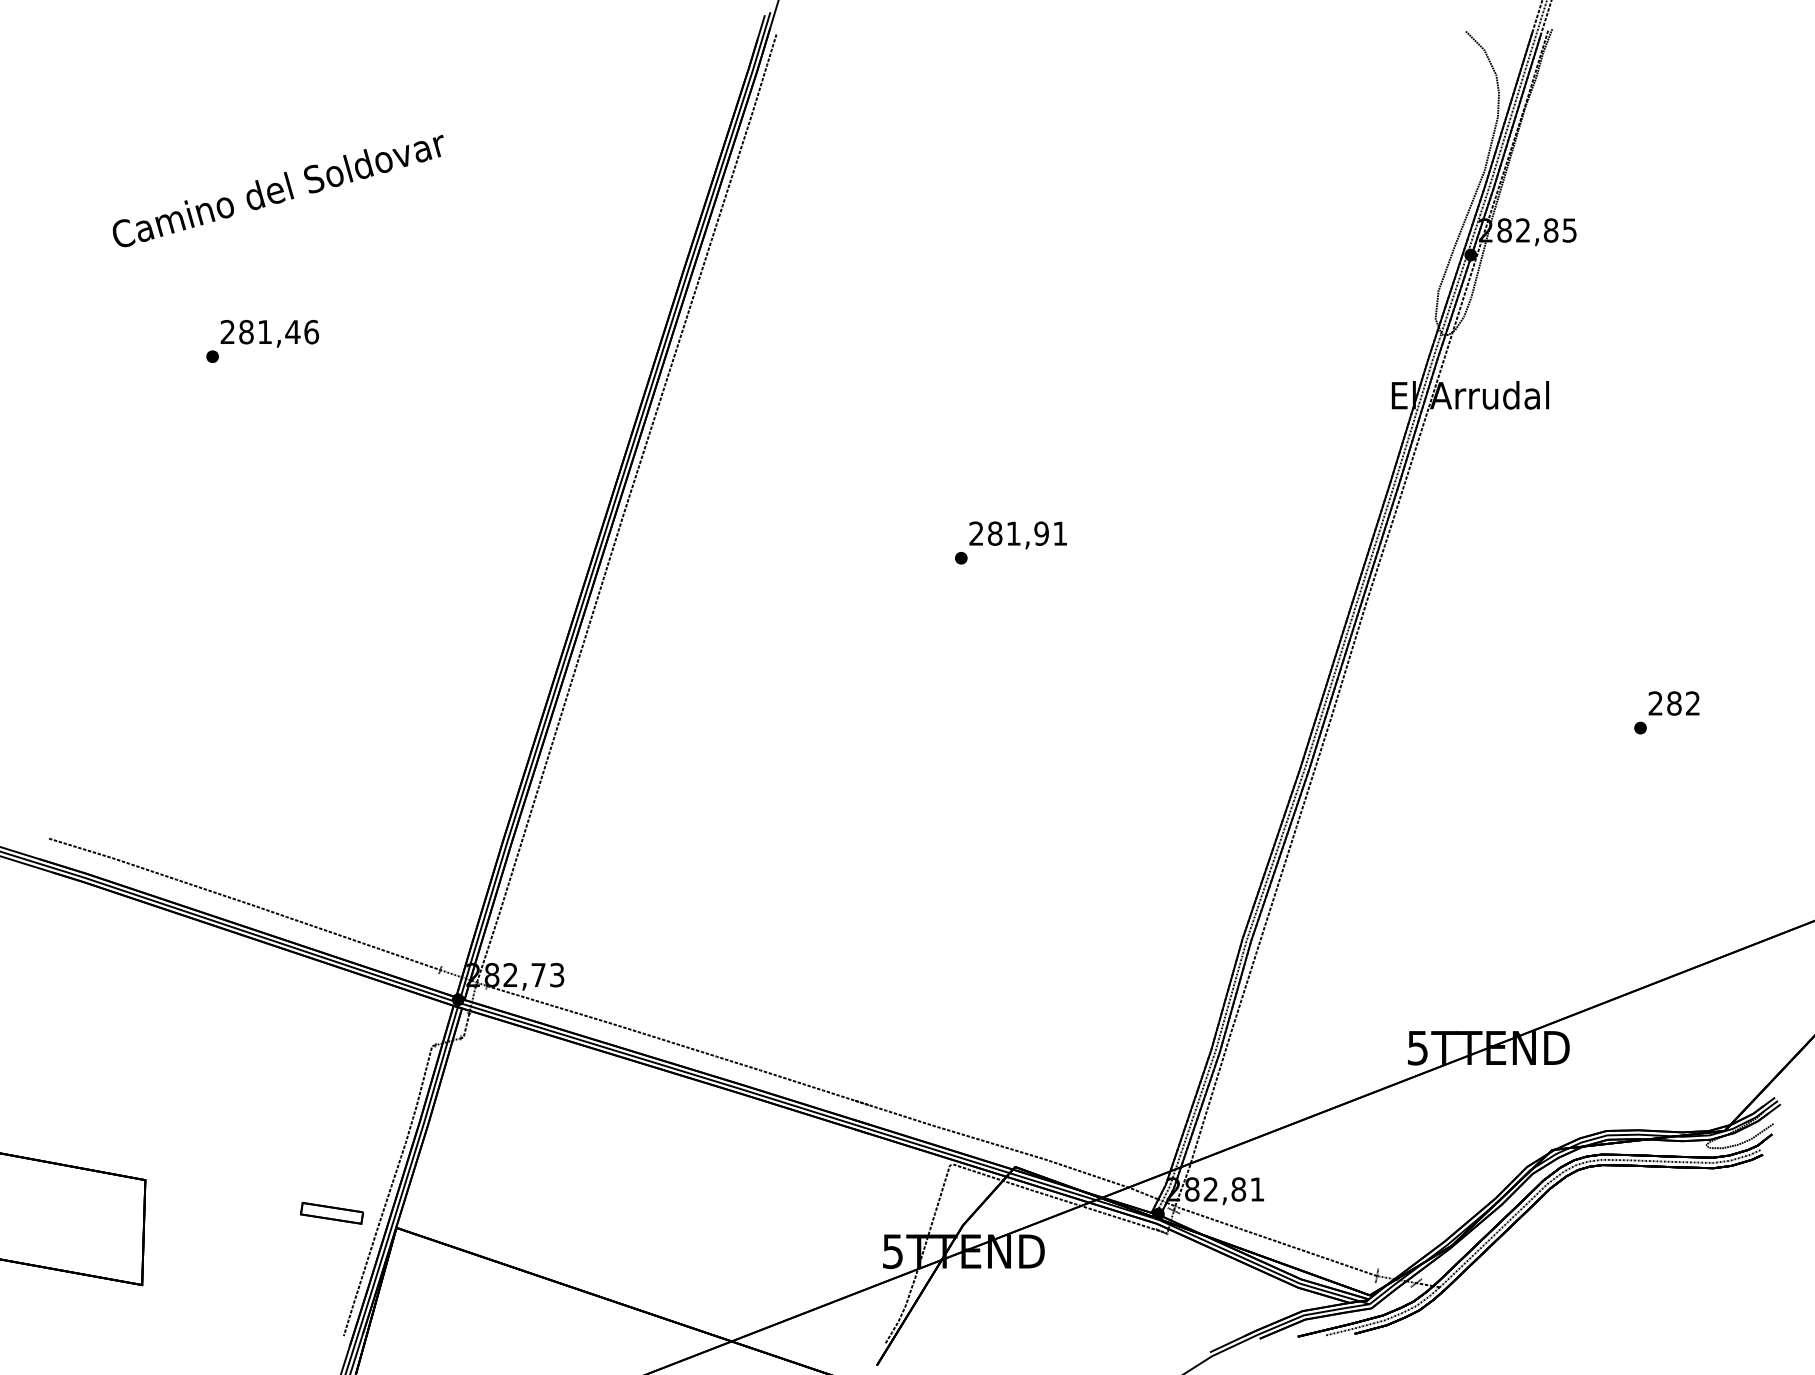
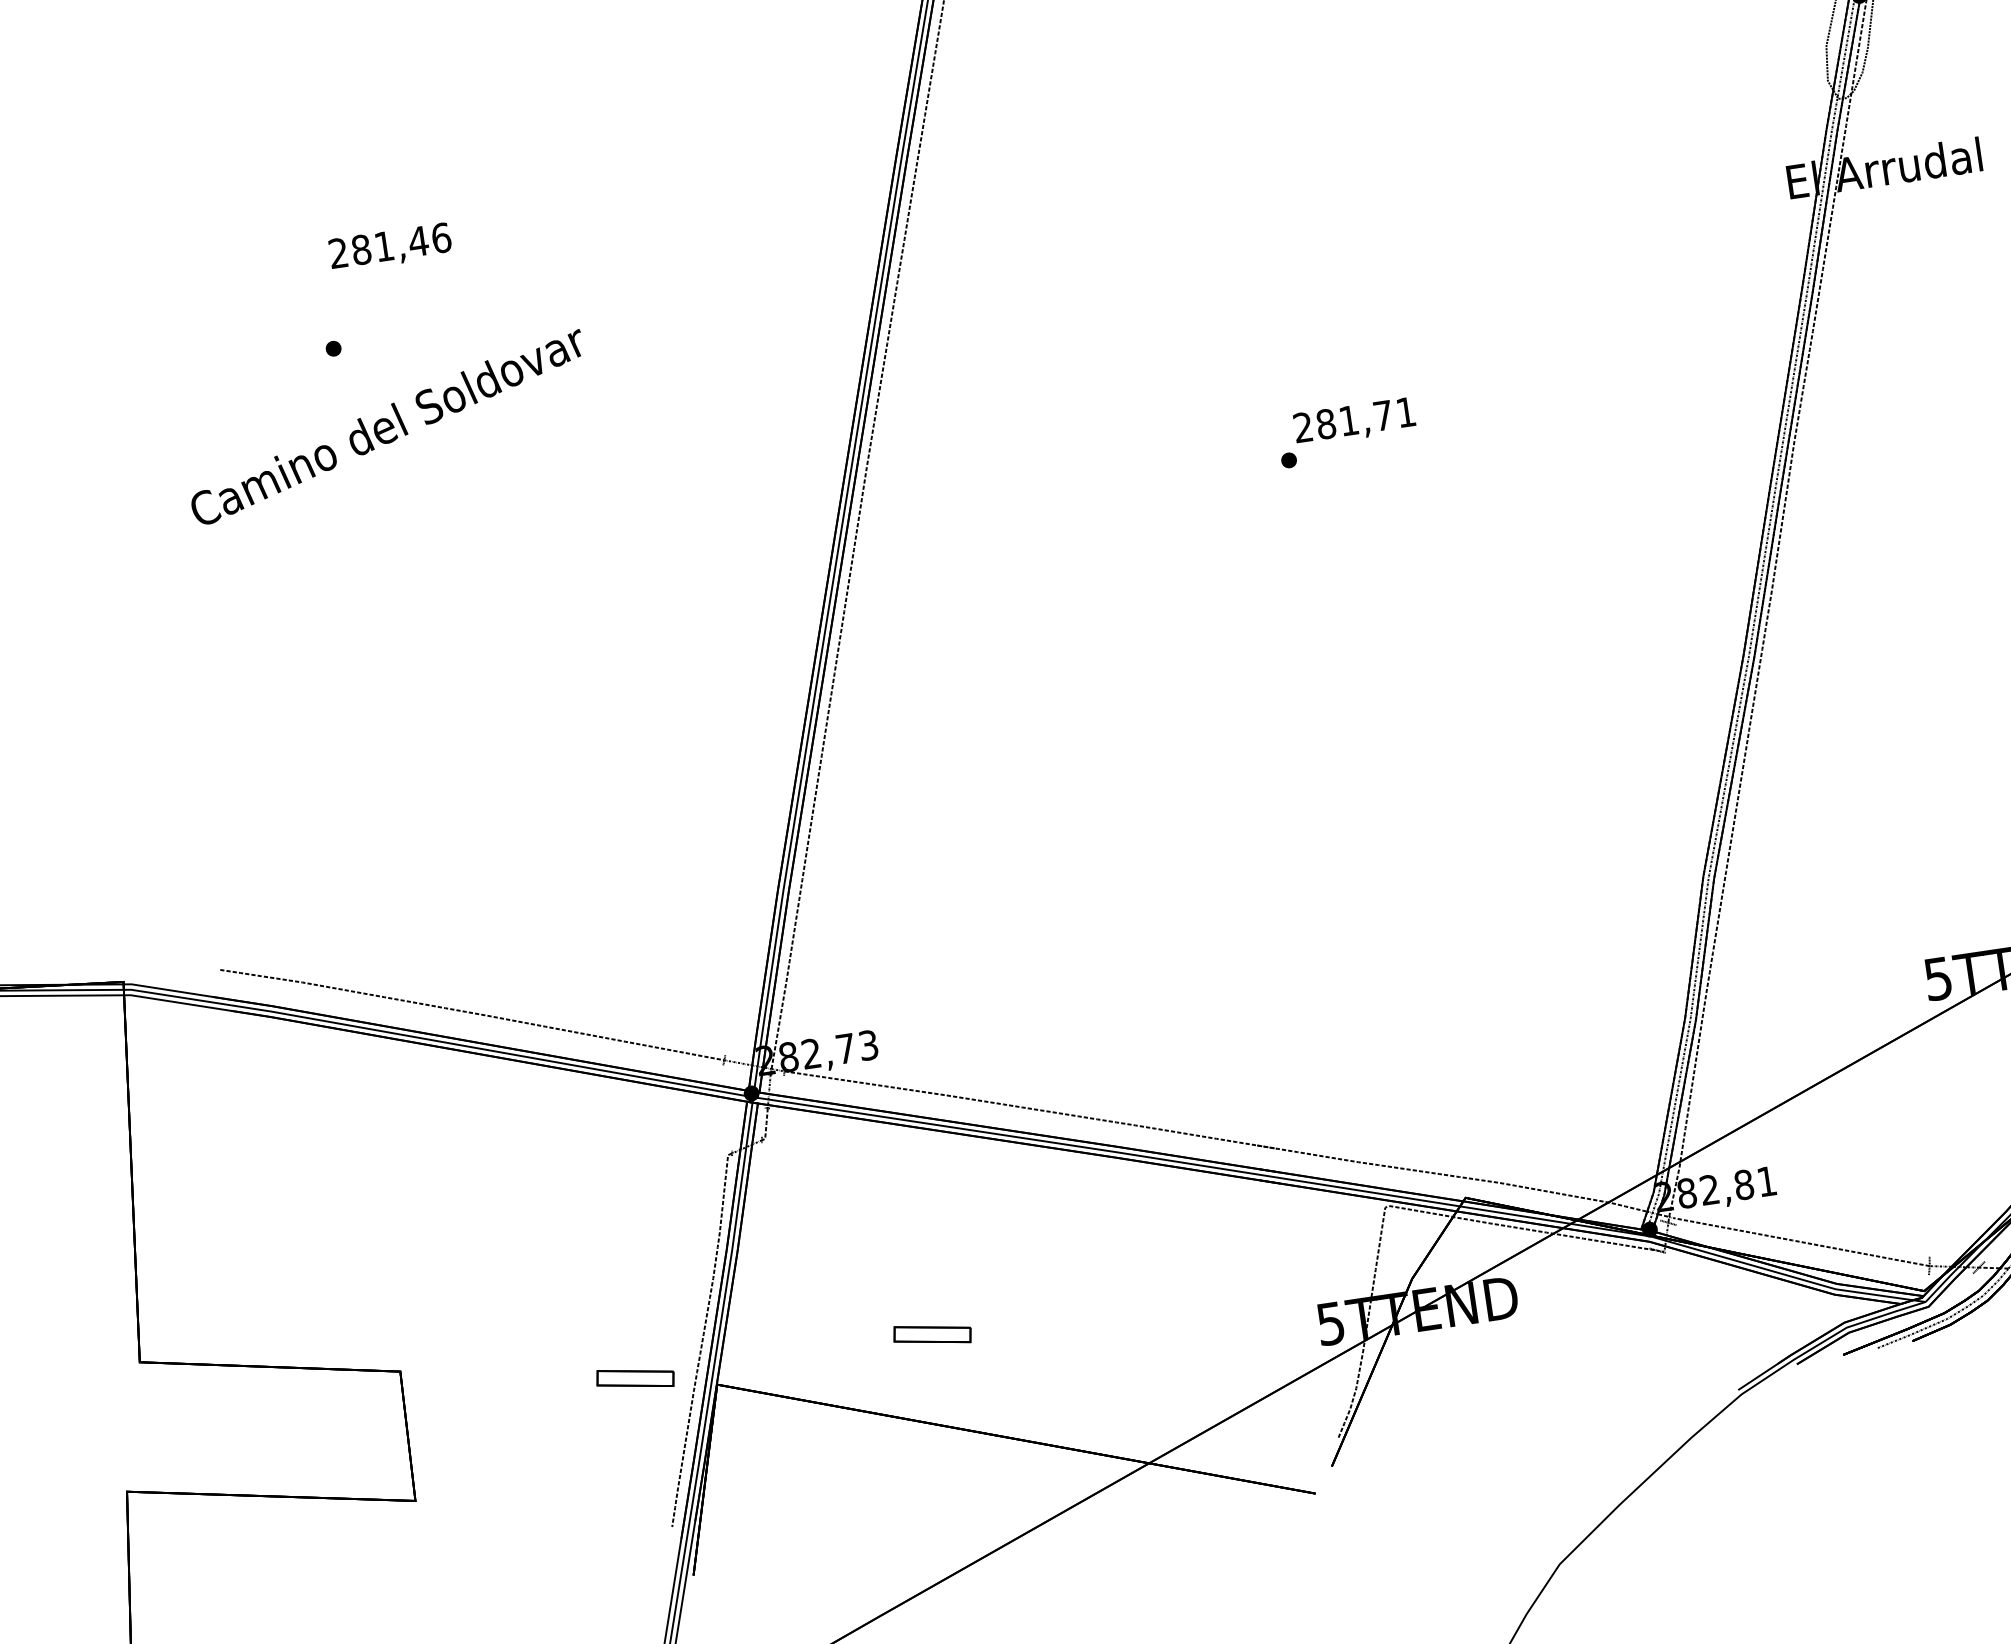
text: (277, 190) -> (386, 427), moved
text: (269, 333) -> (390, 247), moved
text: (1041, 533) -> (1383, 415), 281,91 -> 281,71
part: (573, 1213) -> (931, 1334), added

